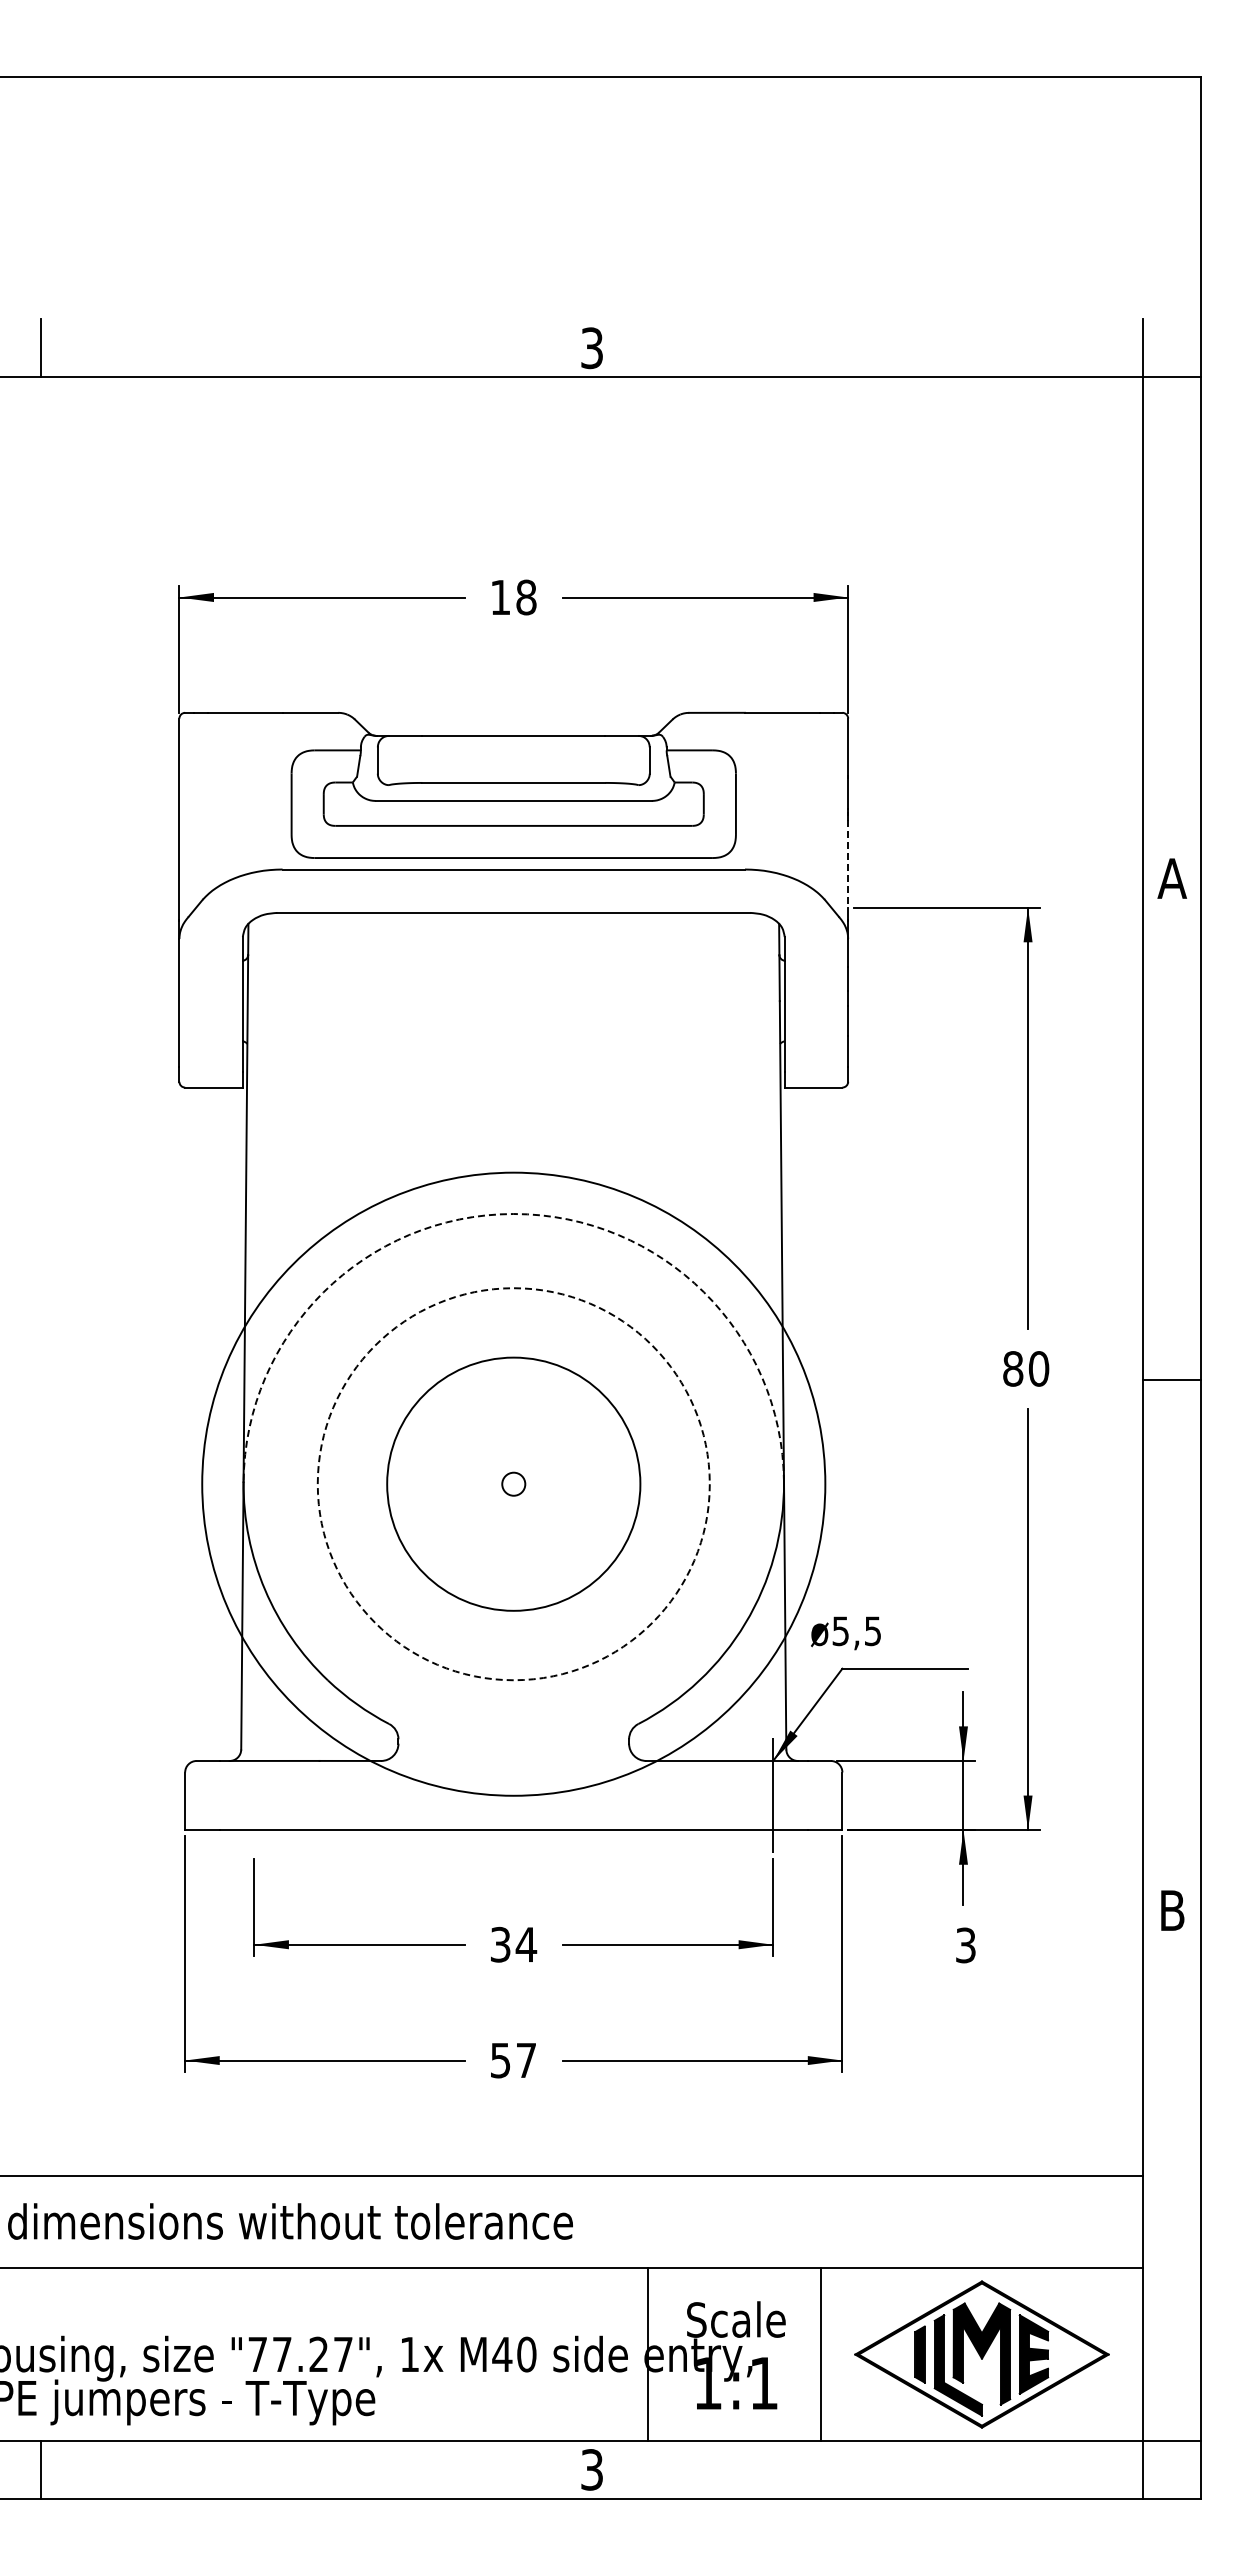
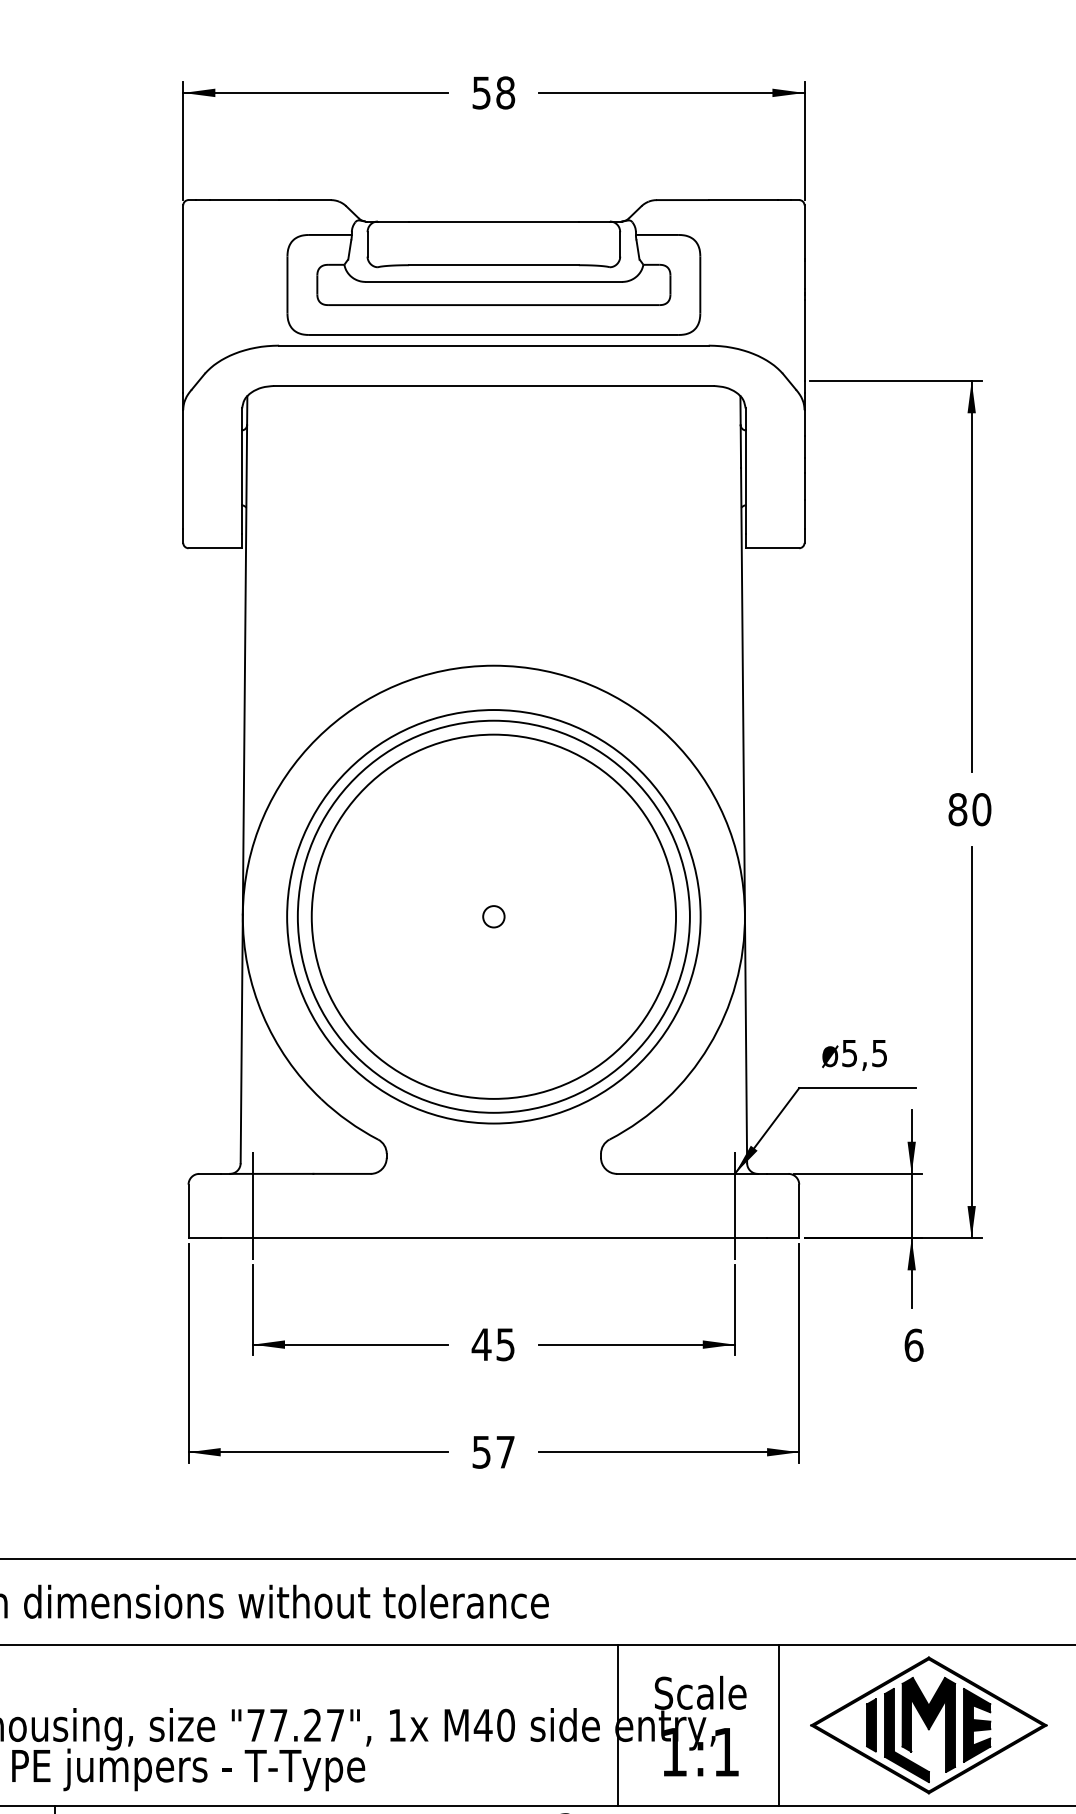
text: (500, 597) -> (481, 92), 18 -> 58
line: (848, 863) -> (804, 340), dashed -> solid
arc: (513, 1214) -> (493, 666), dashed -> solid
circle: (513, 1483) -> (493, 916), size x0.71
circle: (513, 1484) -> (493, 917), dashed -> solid
circle: (513, 1484) -> (493, 917), size x1.67
text: (845, 1633) -> (854, 1055), moved
line: (254, 1795) -> (252, 1205), added
text: (513, 1944) -> (493, 1344), 34 -> 45
text: (966, 1945) -> (914, 1345), 3 -> 6

